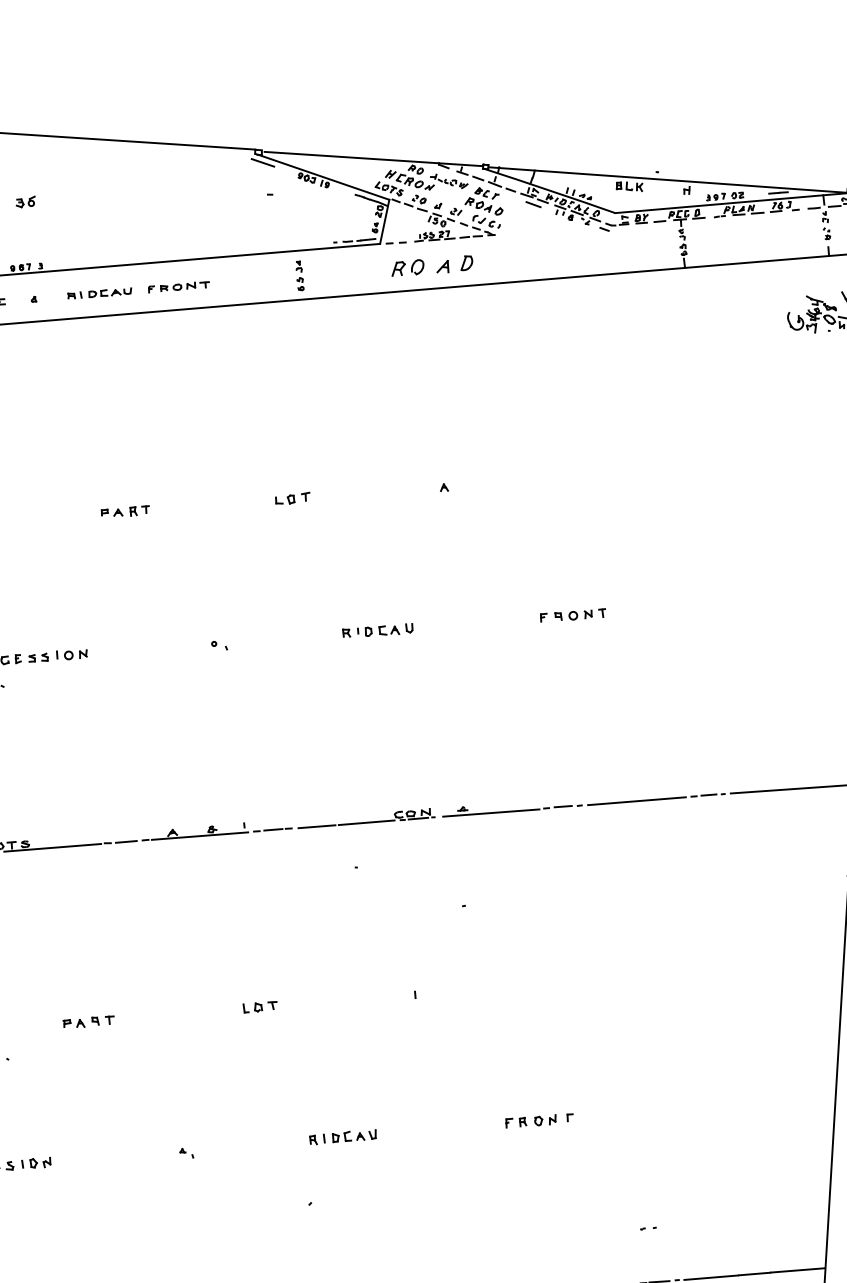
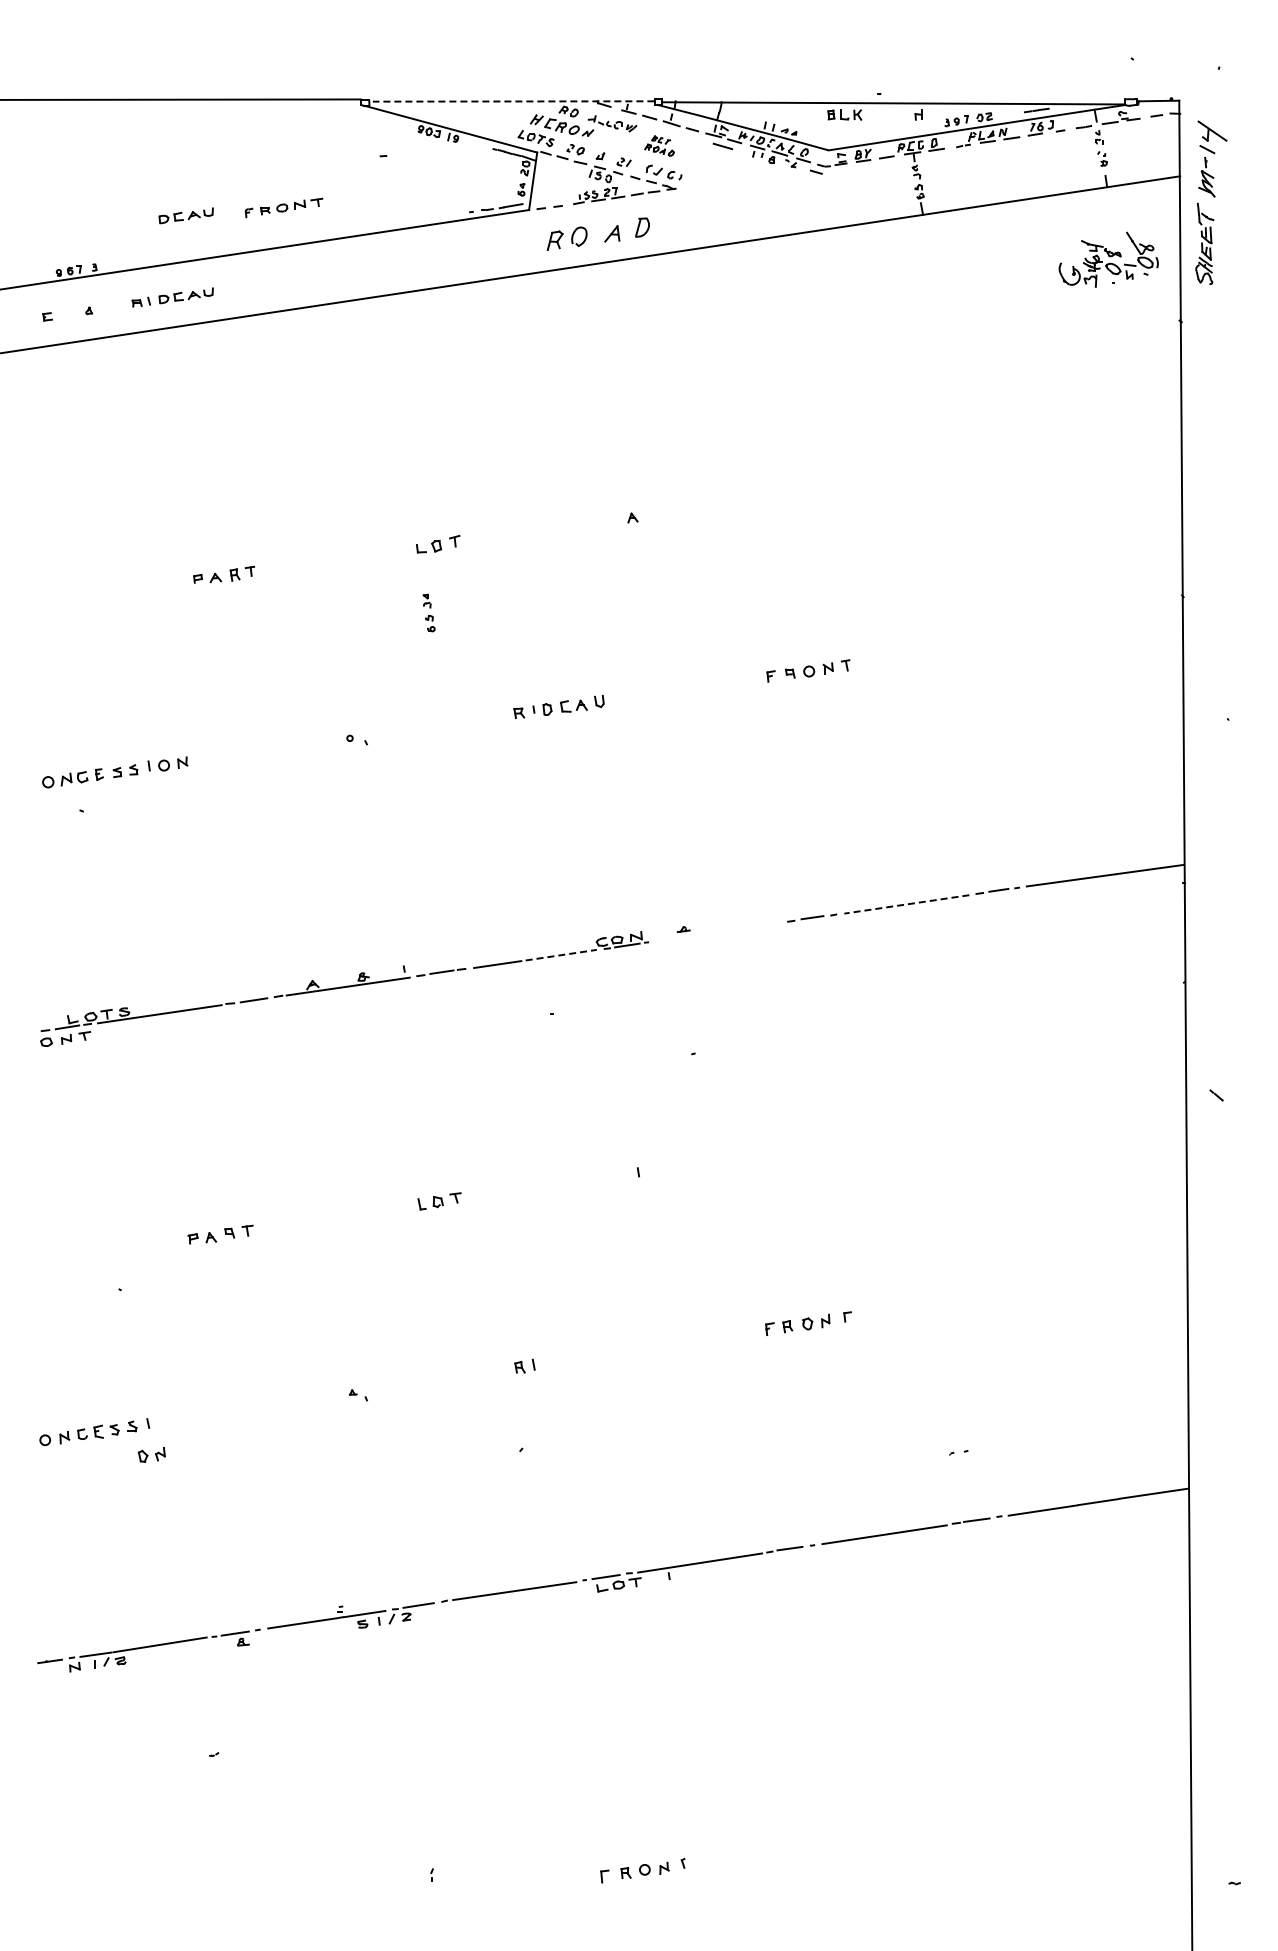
line: (373, 159) -> (513, 101), solid -> dashed
line: (262, 162) -> (371, 115), removed
part: (484, 200) -> (659, 145), size x0.6
part: (25, 201) -> (69, 185), removed
part: (113, 230) -> (185, 215), added
part: (299, 275) -> (428, 612), moved
part: (178, 286) -> (283, 207), moved
line: (636, 801) -> (906, 904), solid -> dashed
line: (491, 812) -> (720, 931), removed
line: (366, 823) -> (561, 955), solid -> dashed
part: (353, 1135) -> (571, 1358), removed
part: (40, 1162) -> (151, 1454), moved

